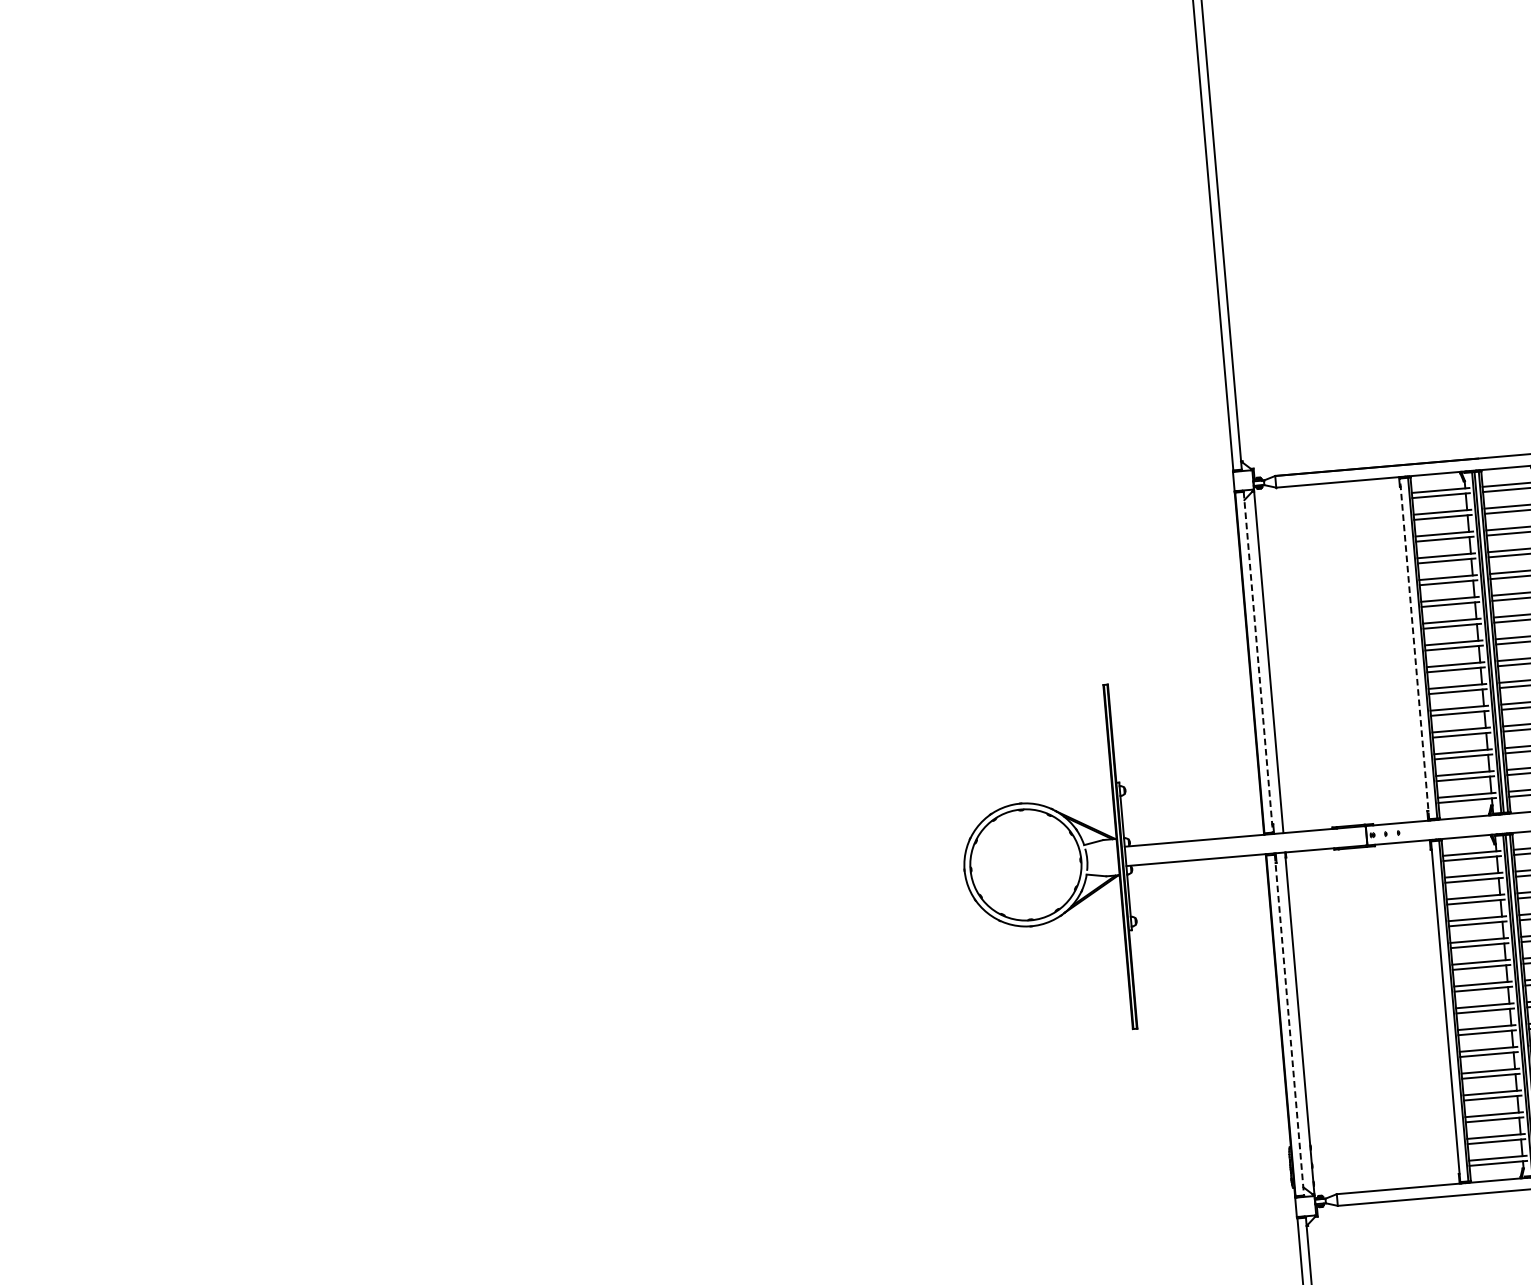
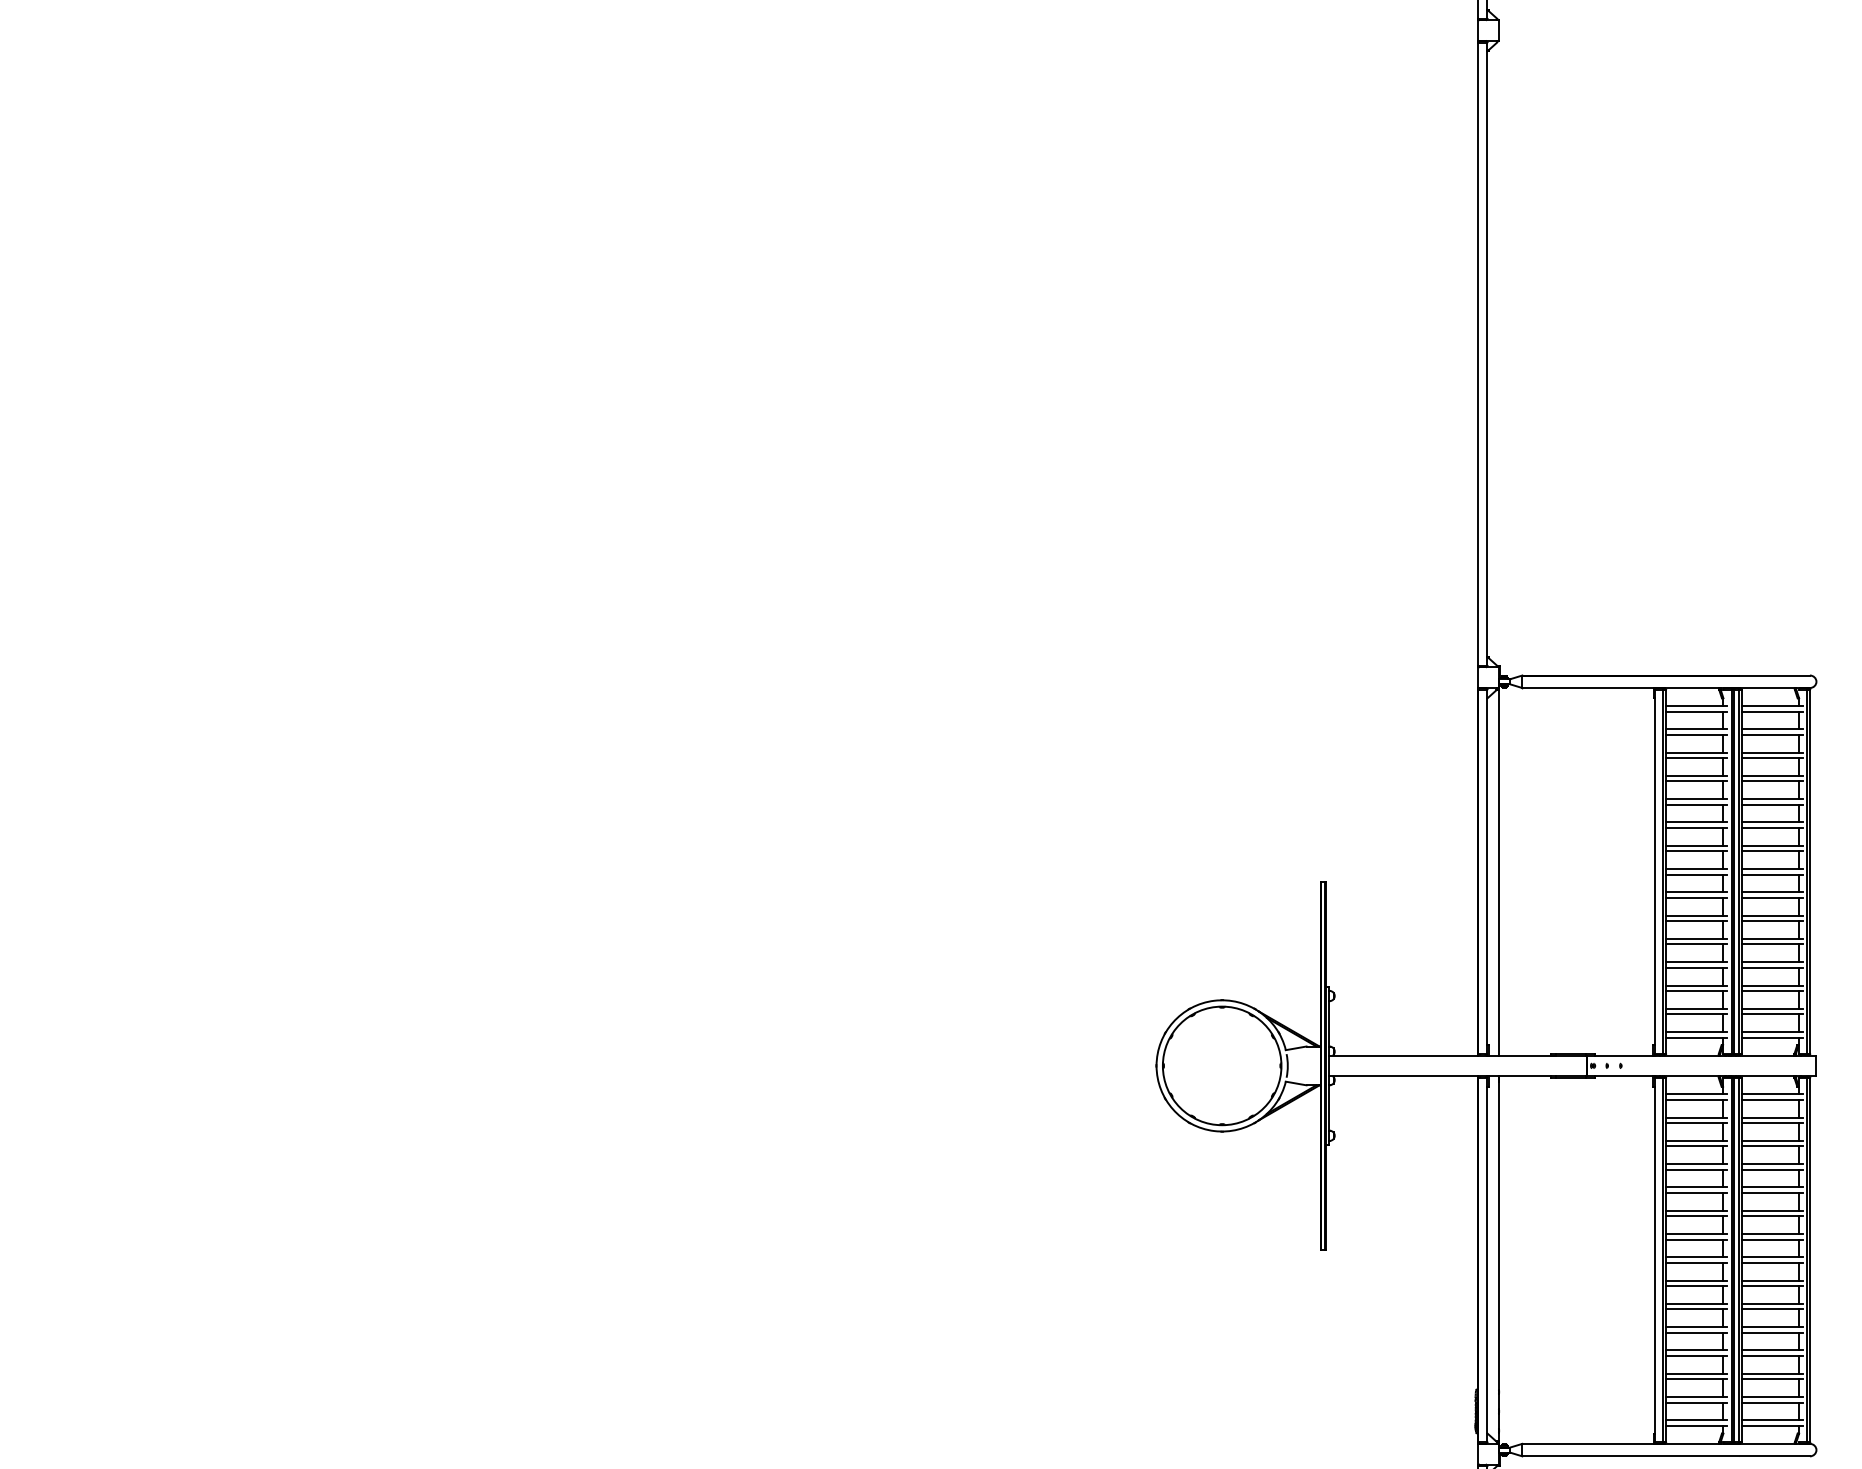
line: (1414, 648) -> (1654, 871), dashed -> solid
line: (1258, 662) -> (1487, 872), dashed -> solid
line: (1289, 1025) -> (1487, 1260), dashed -> solid

